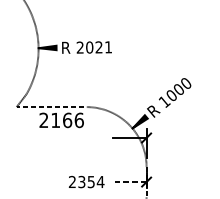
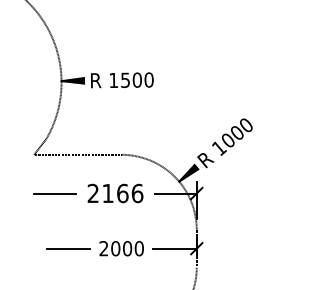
text: (94, 47) -> (131, 80), 2021 -> 1500
text: (61, 120) -> (115, 193), moved
line: (33, 137) -> (55, 193), added
line: (44, 181) -> (68, 248), added
text: (91, 181) -> (127, 248), 2354 -> 2000
line: (128, 181) -> (174, 248), dashed -> solid

